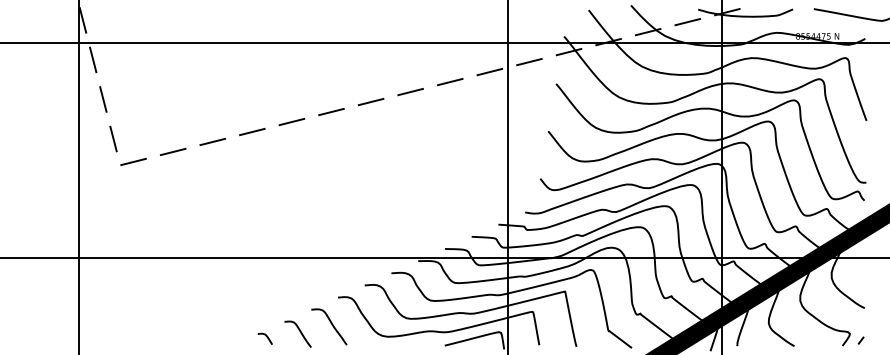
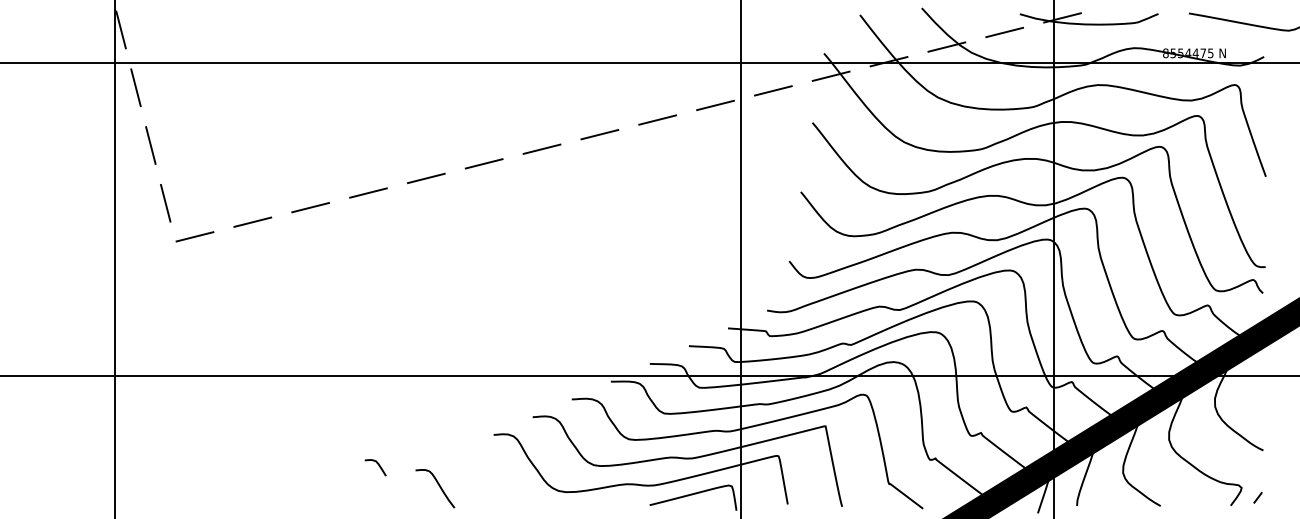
curve: (331, 325) -> (484, 475), removed
curve: (265, 336) -> (376, 464), moved

